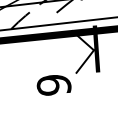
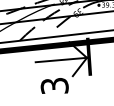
line: (61, 52) -> (60, 59), added
text: (53, 84) -> (54, 85), 9 -> 3

